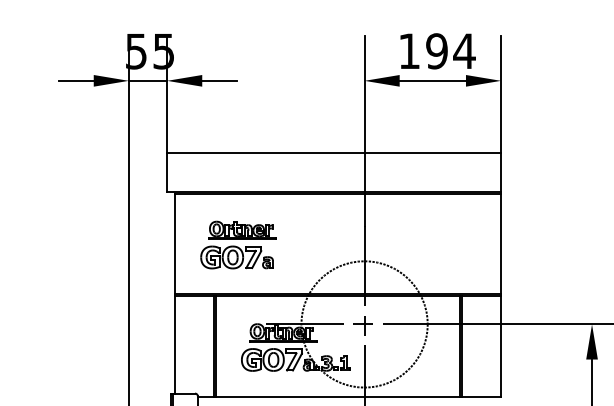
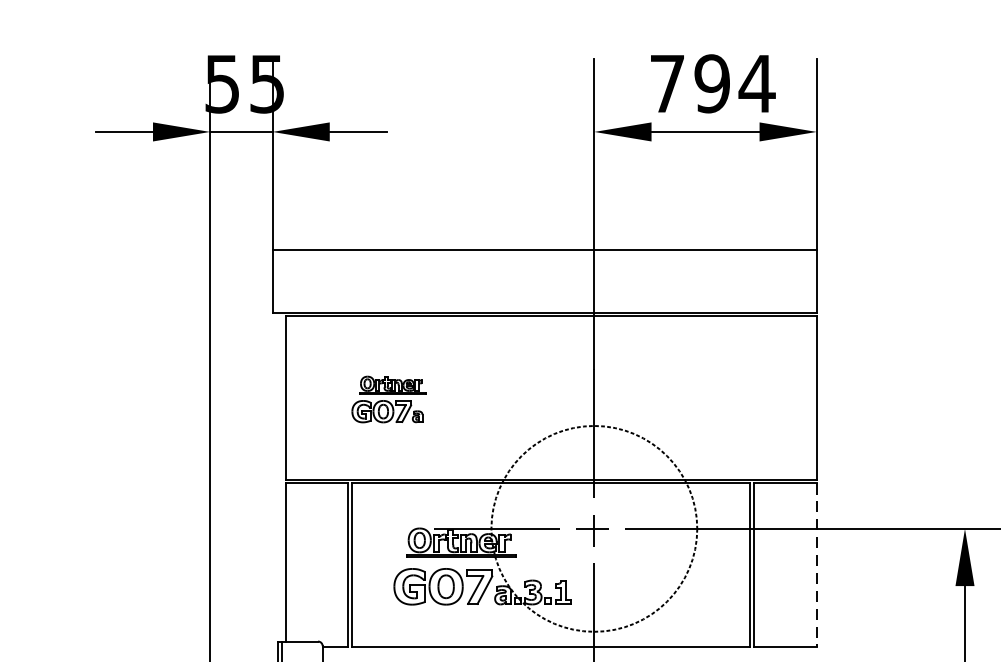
text: (409, 50) -> (667, 82), 194 -> 794
part: (238, 244) -> (388, 398), size x0.6
line: (501, 347) -> (817, 566), solid -> dashed

